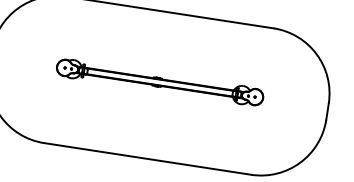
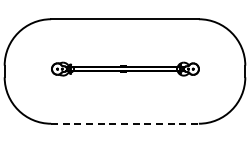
line: (148, 158) -> (125, 123), solid -> dashed

